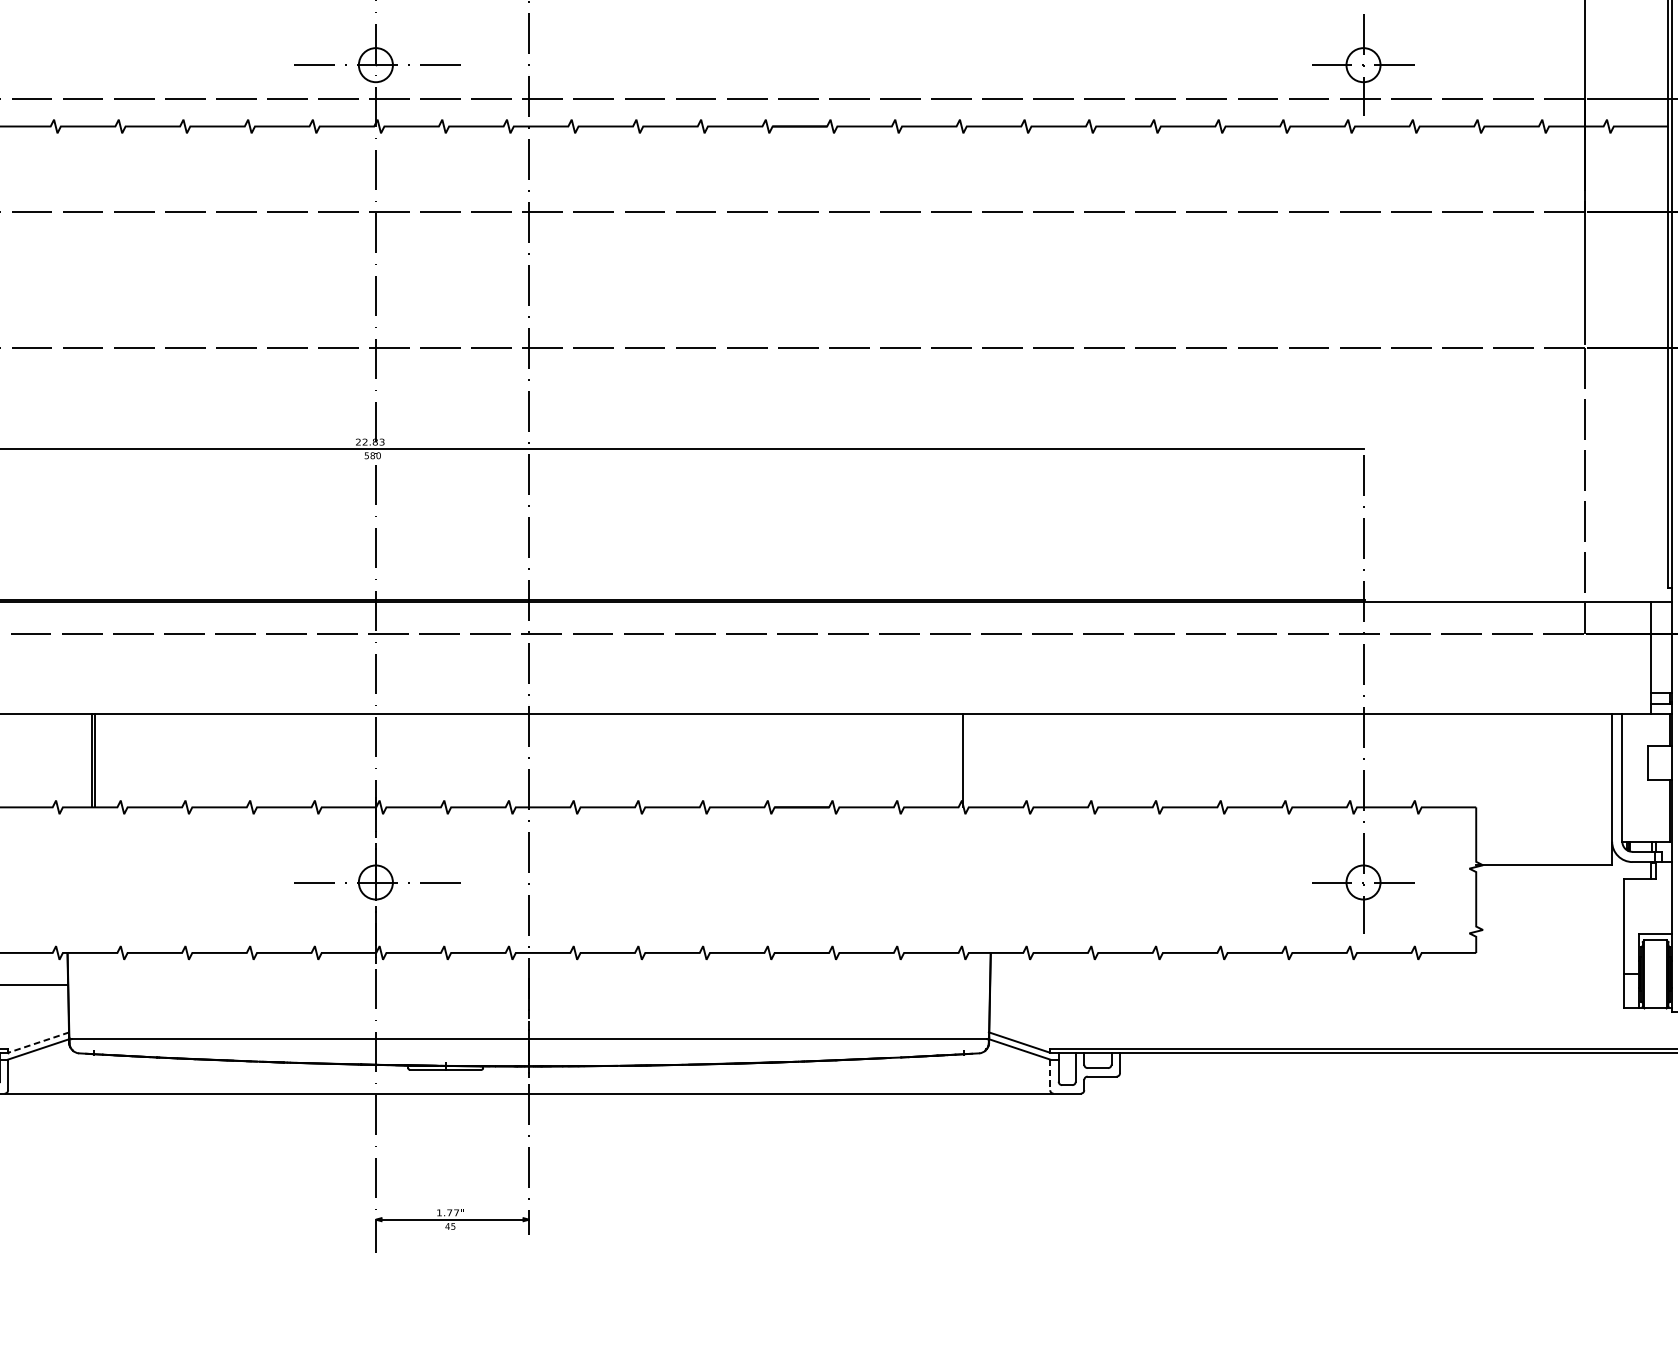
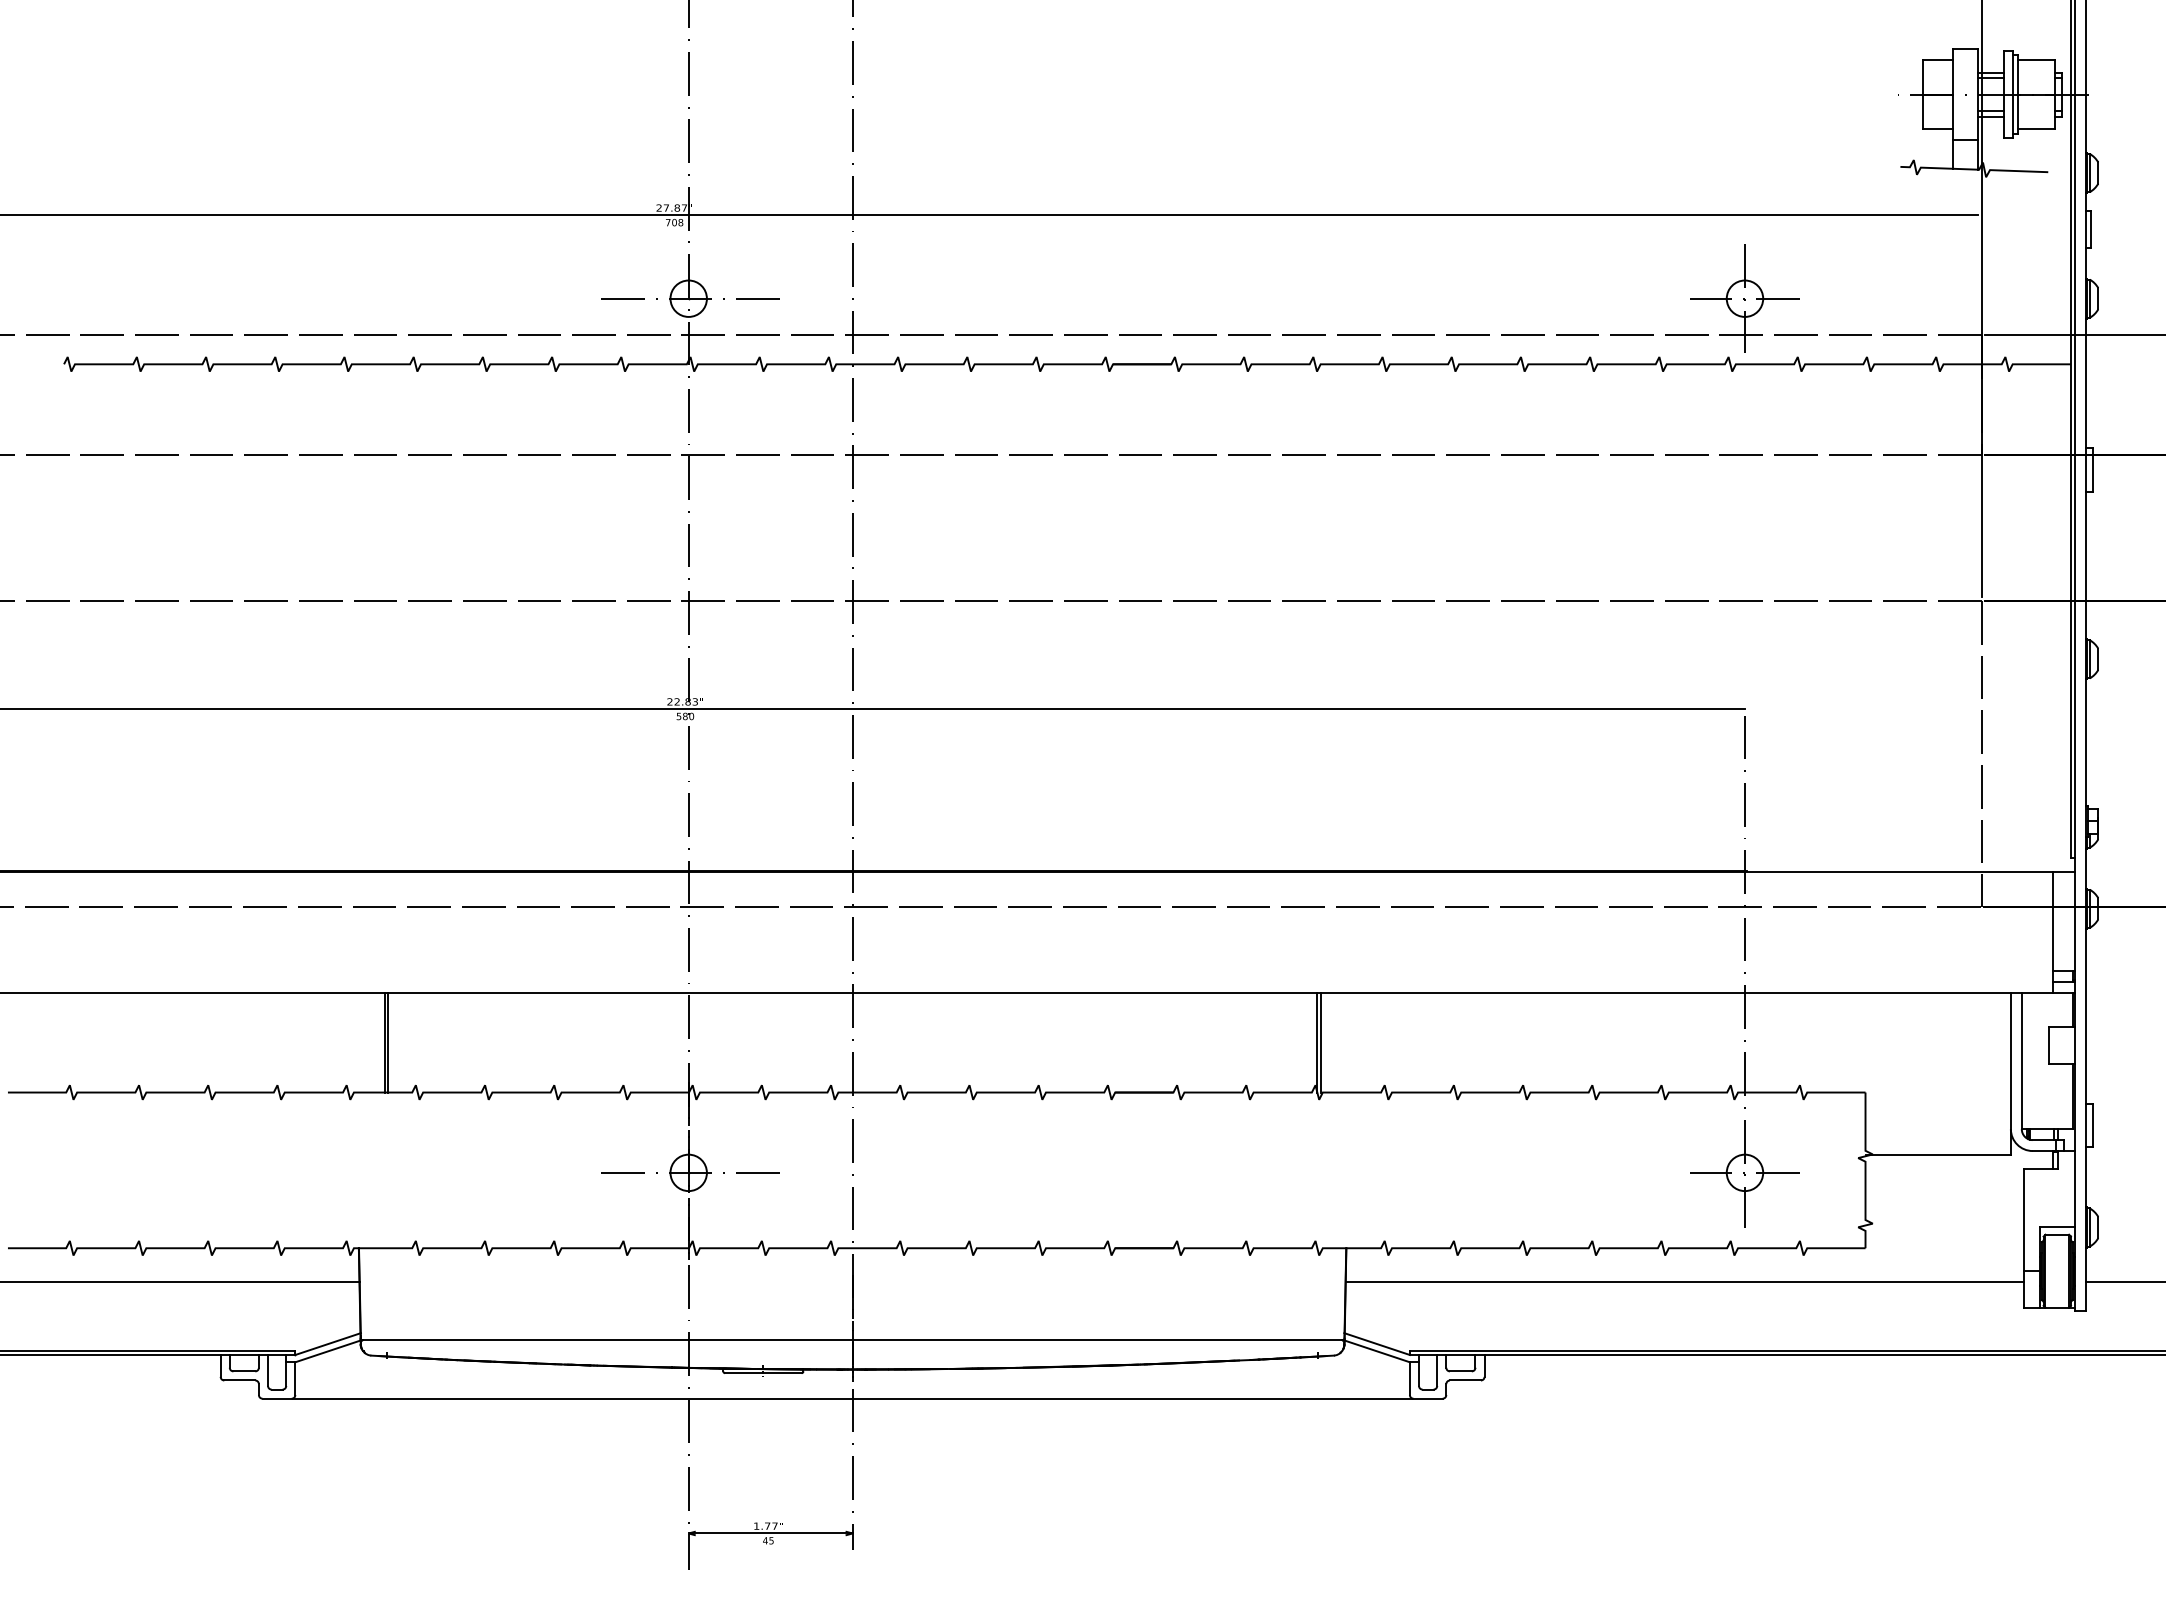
line: (966, 760) -> (1320, 1042), added
line: (1306, 984) -> (1684, 1282), added
line: (39, 1042) -> (328, 1344), dashed -> solid
line: (1049, 1075) -> (1409, 1379), dashed -> solid

